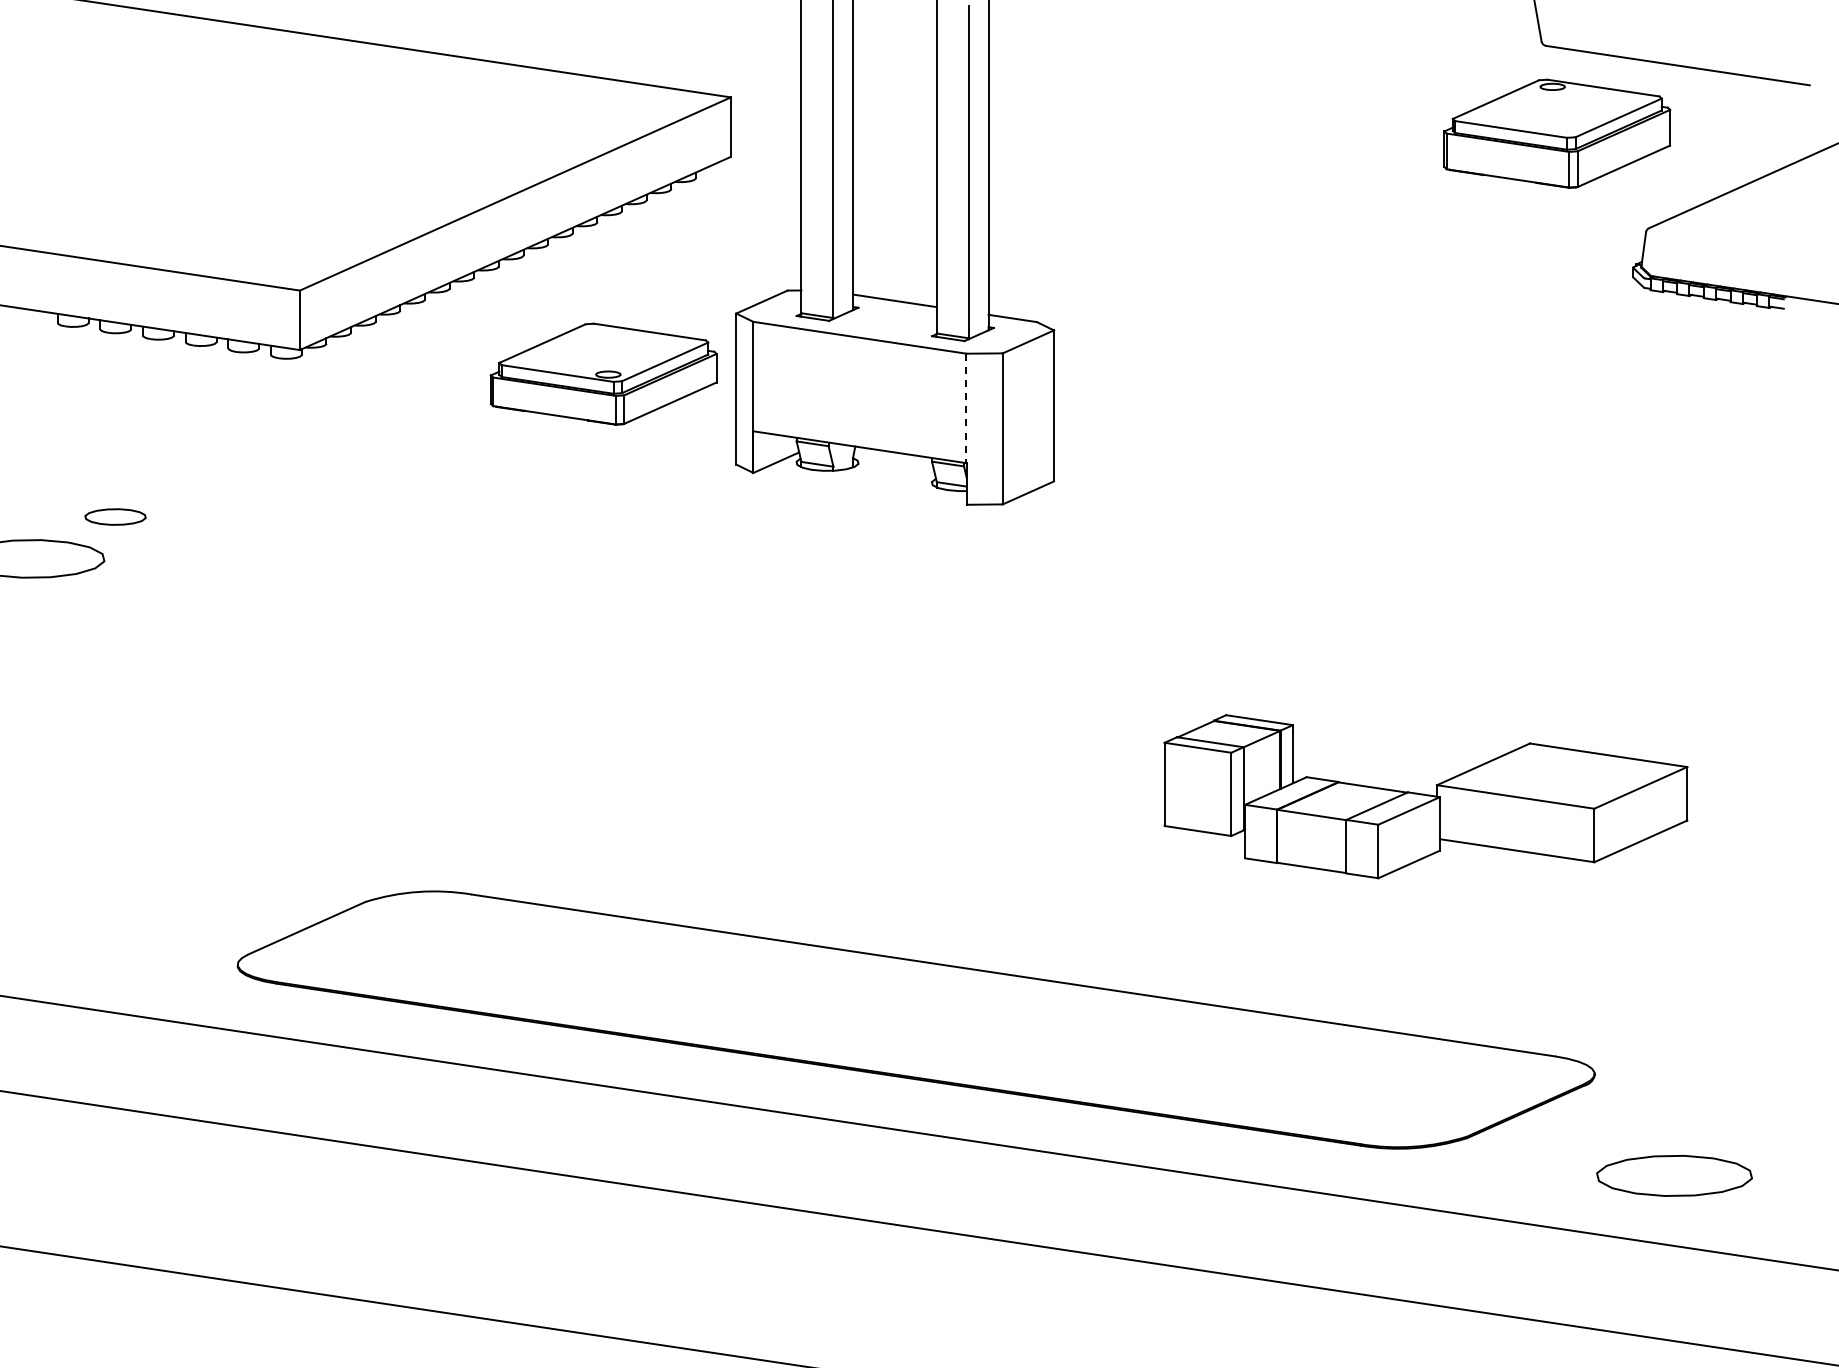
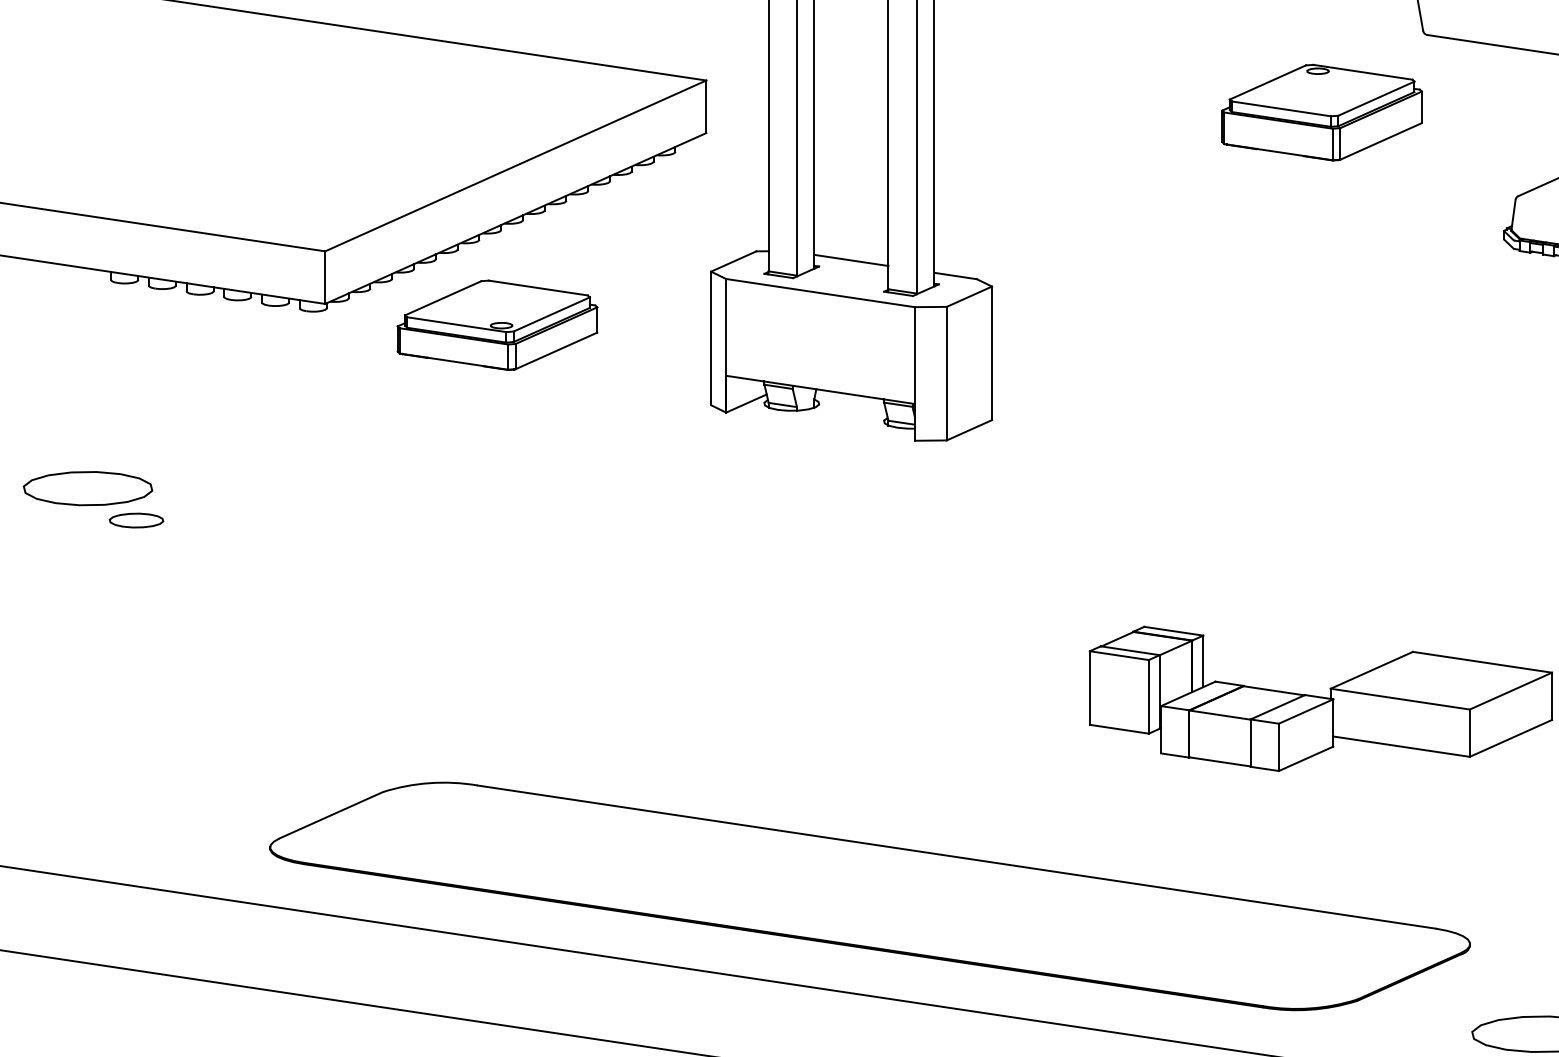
part: (1557, 133) -> (1322, 112), moved
part: (603, 373) -> (497, 324), moved
line: (966, 408) -> (914, 355), dashed -> solid
part: (115, 516) -> (136, 520), moved

